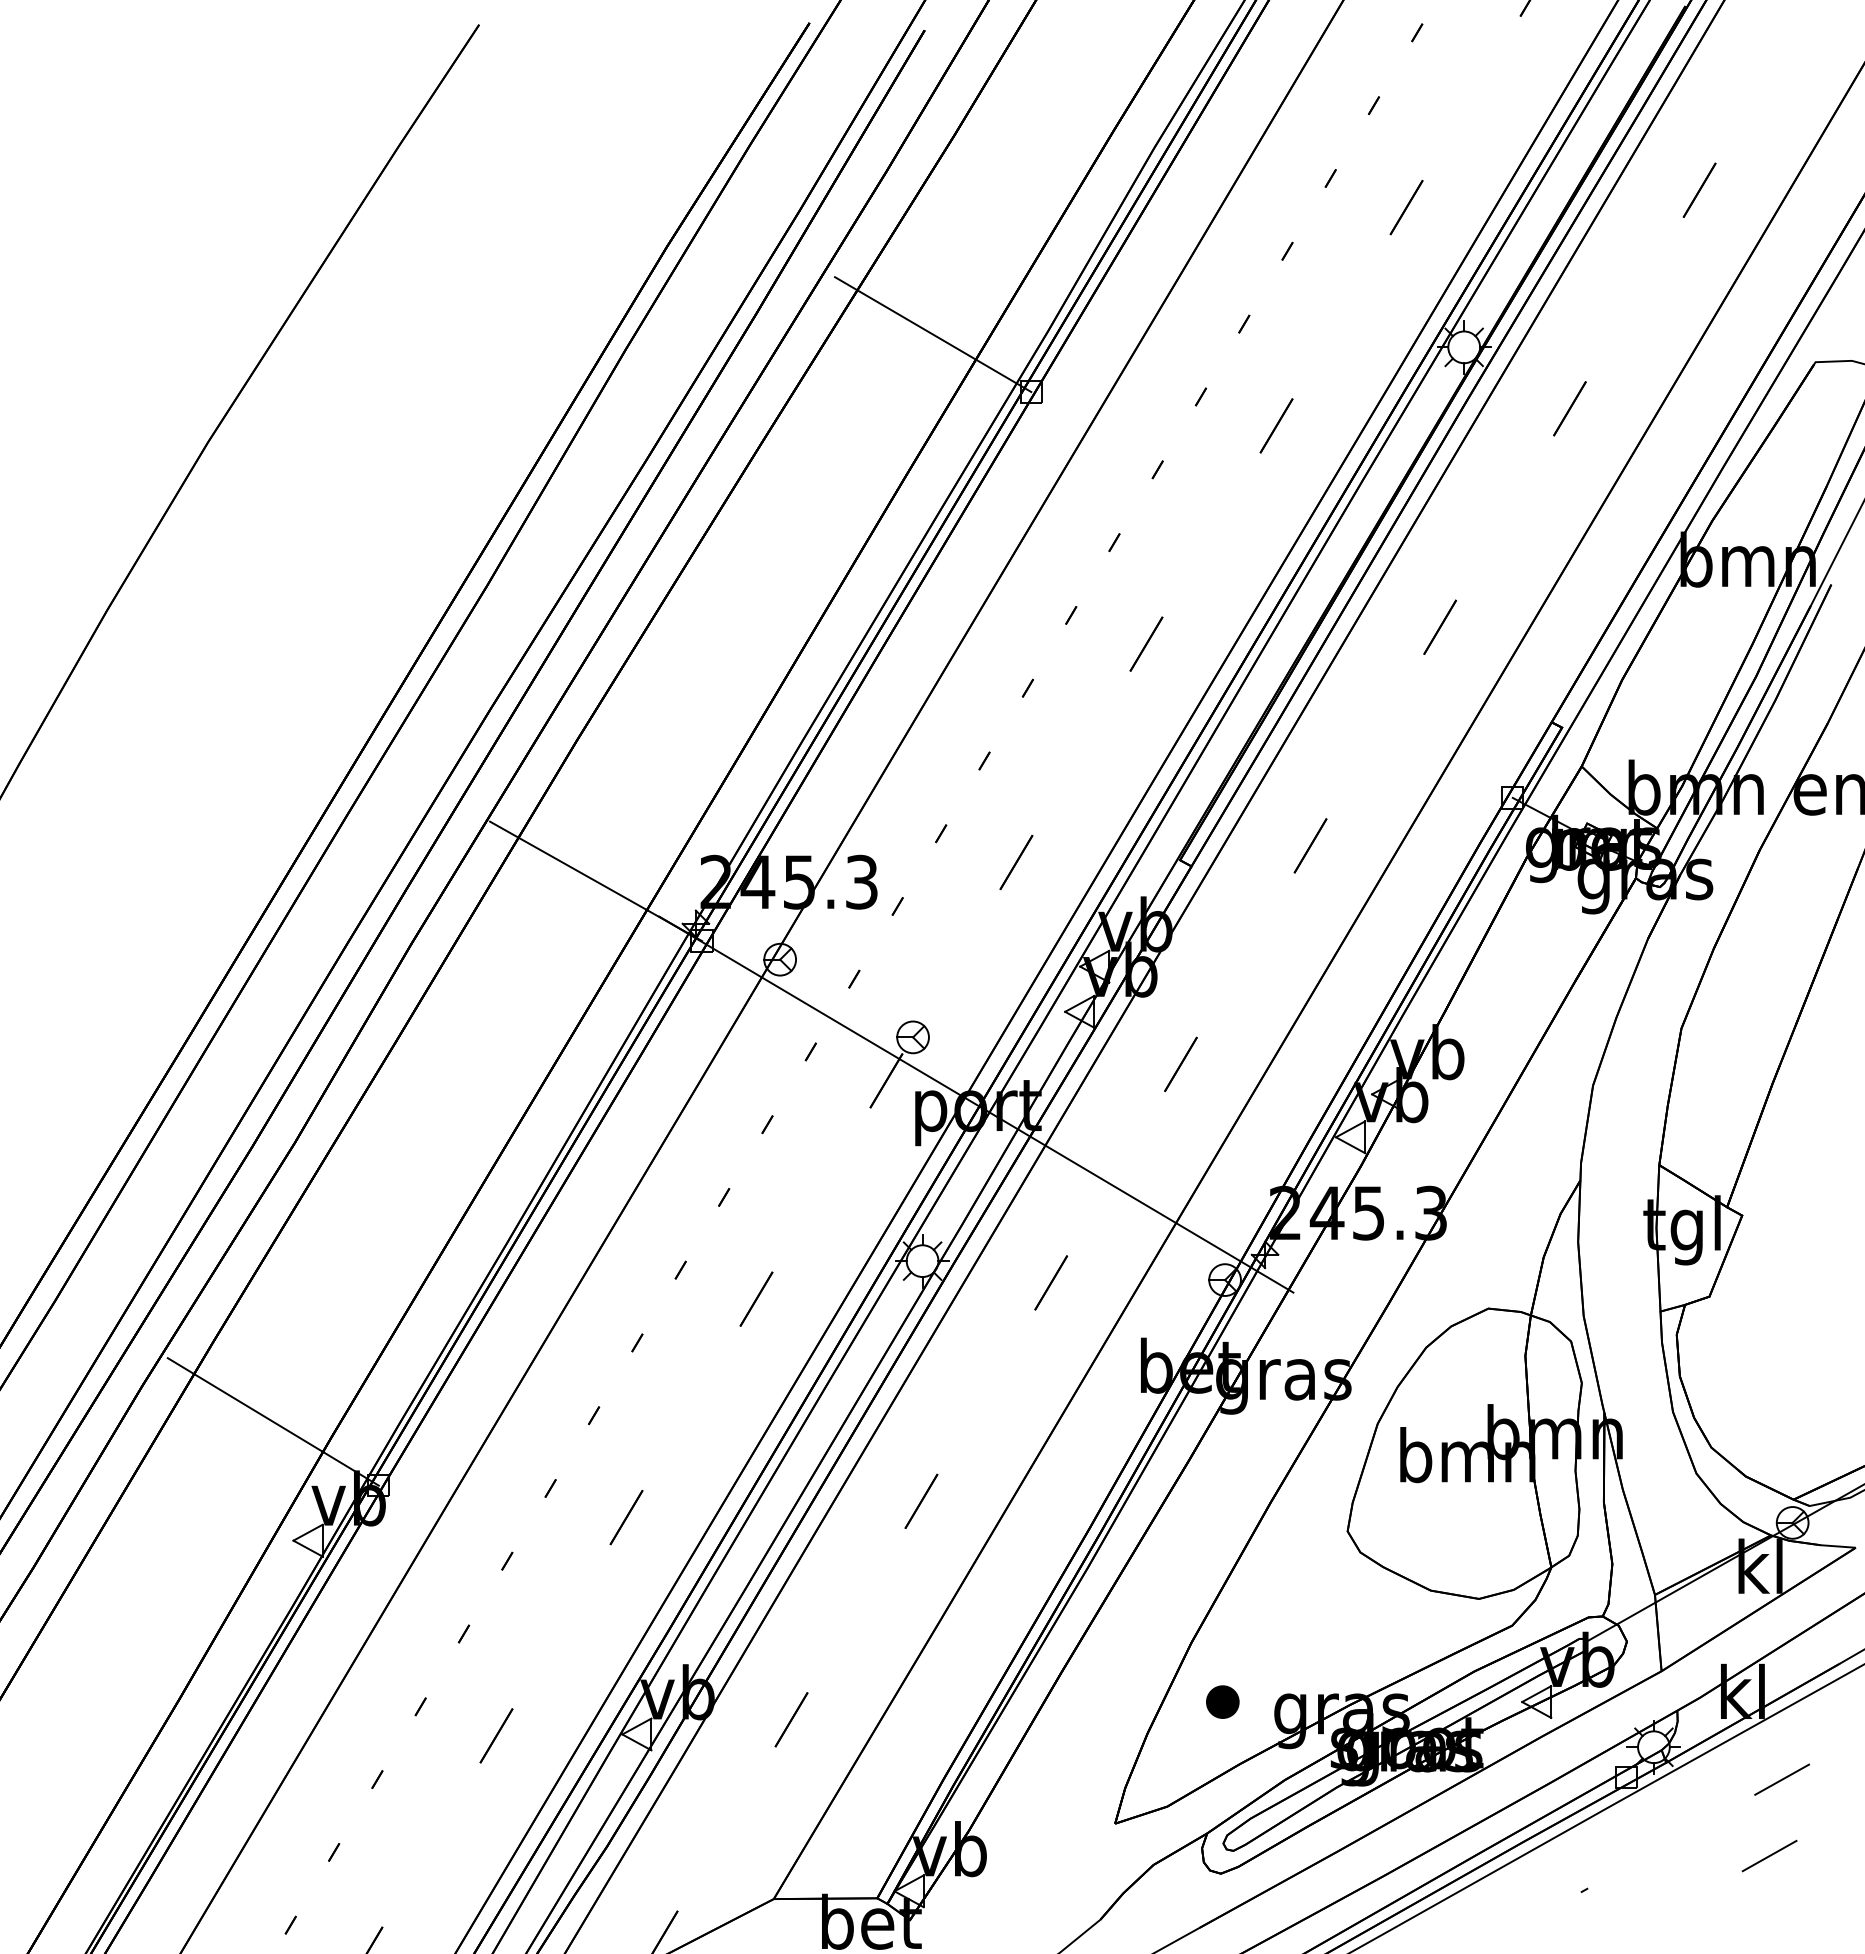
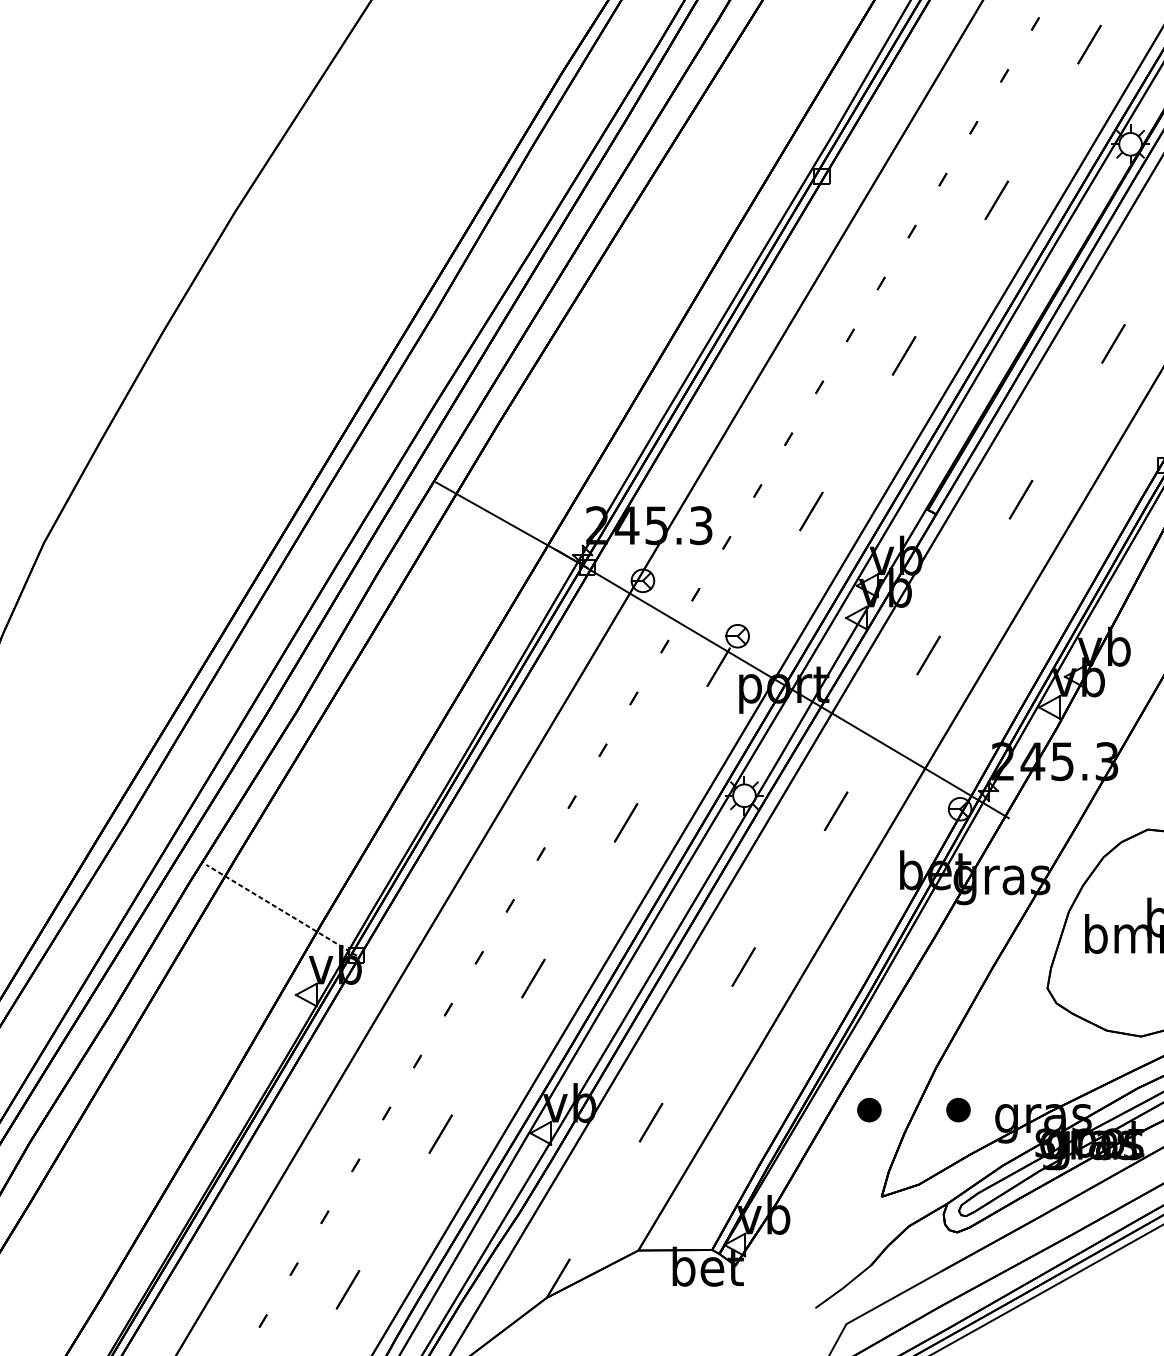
line: (932, 334) -> (751, 135), removed
line: (272, 1421) -> (281, 910), solid -> dashed
part: (1097, 1701) -> (869, 1109), added

